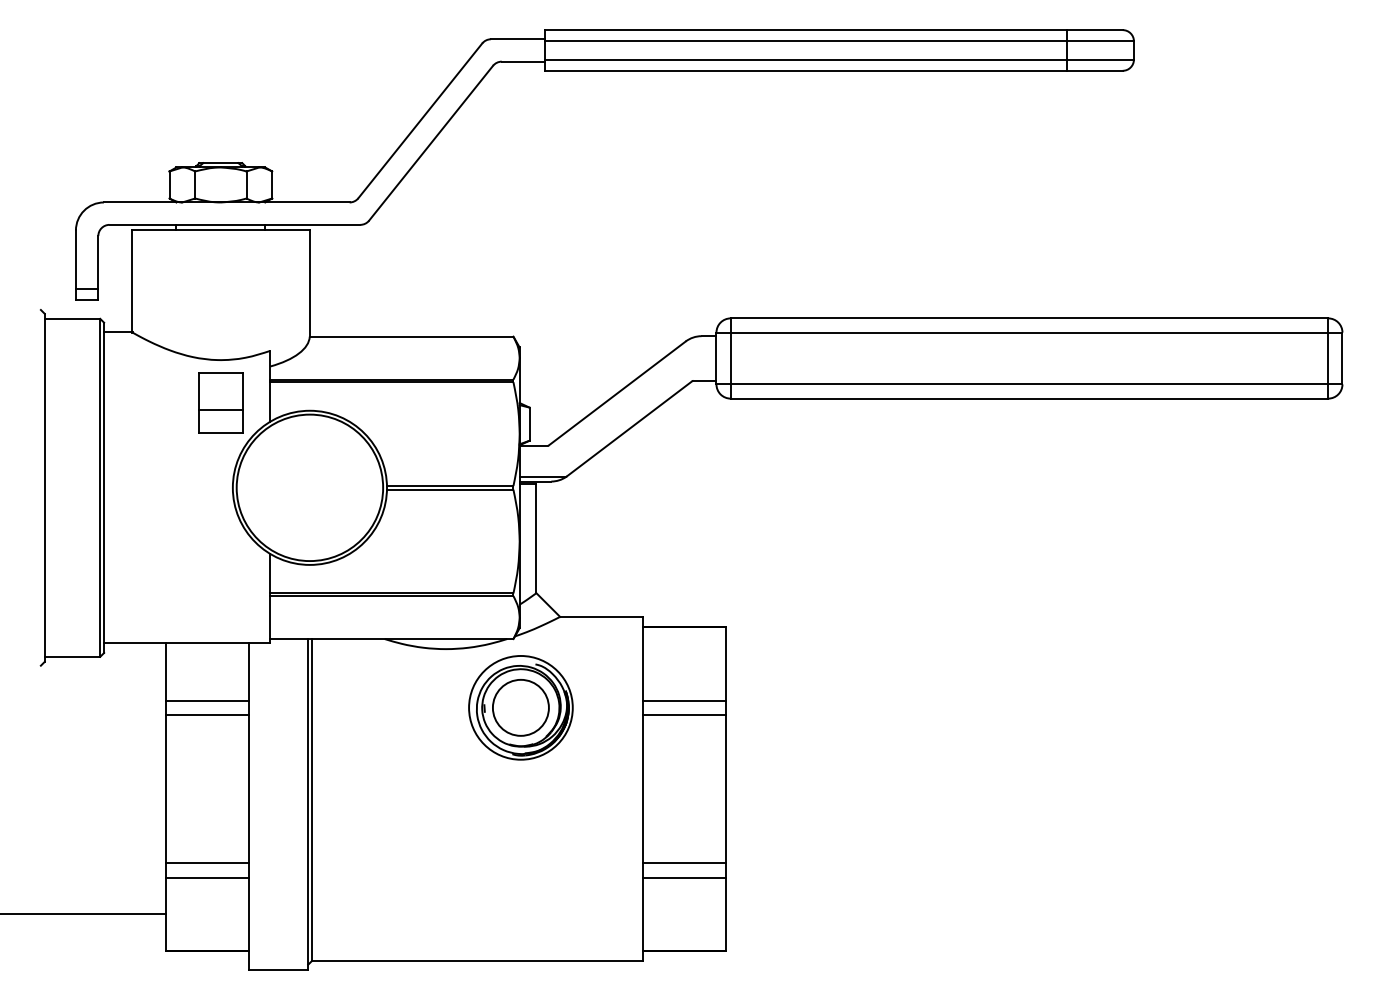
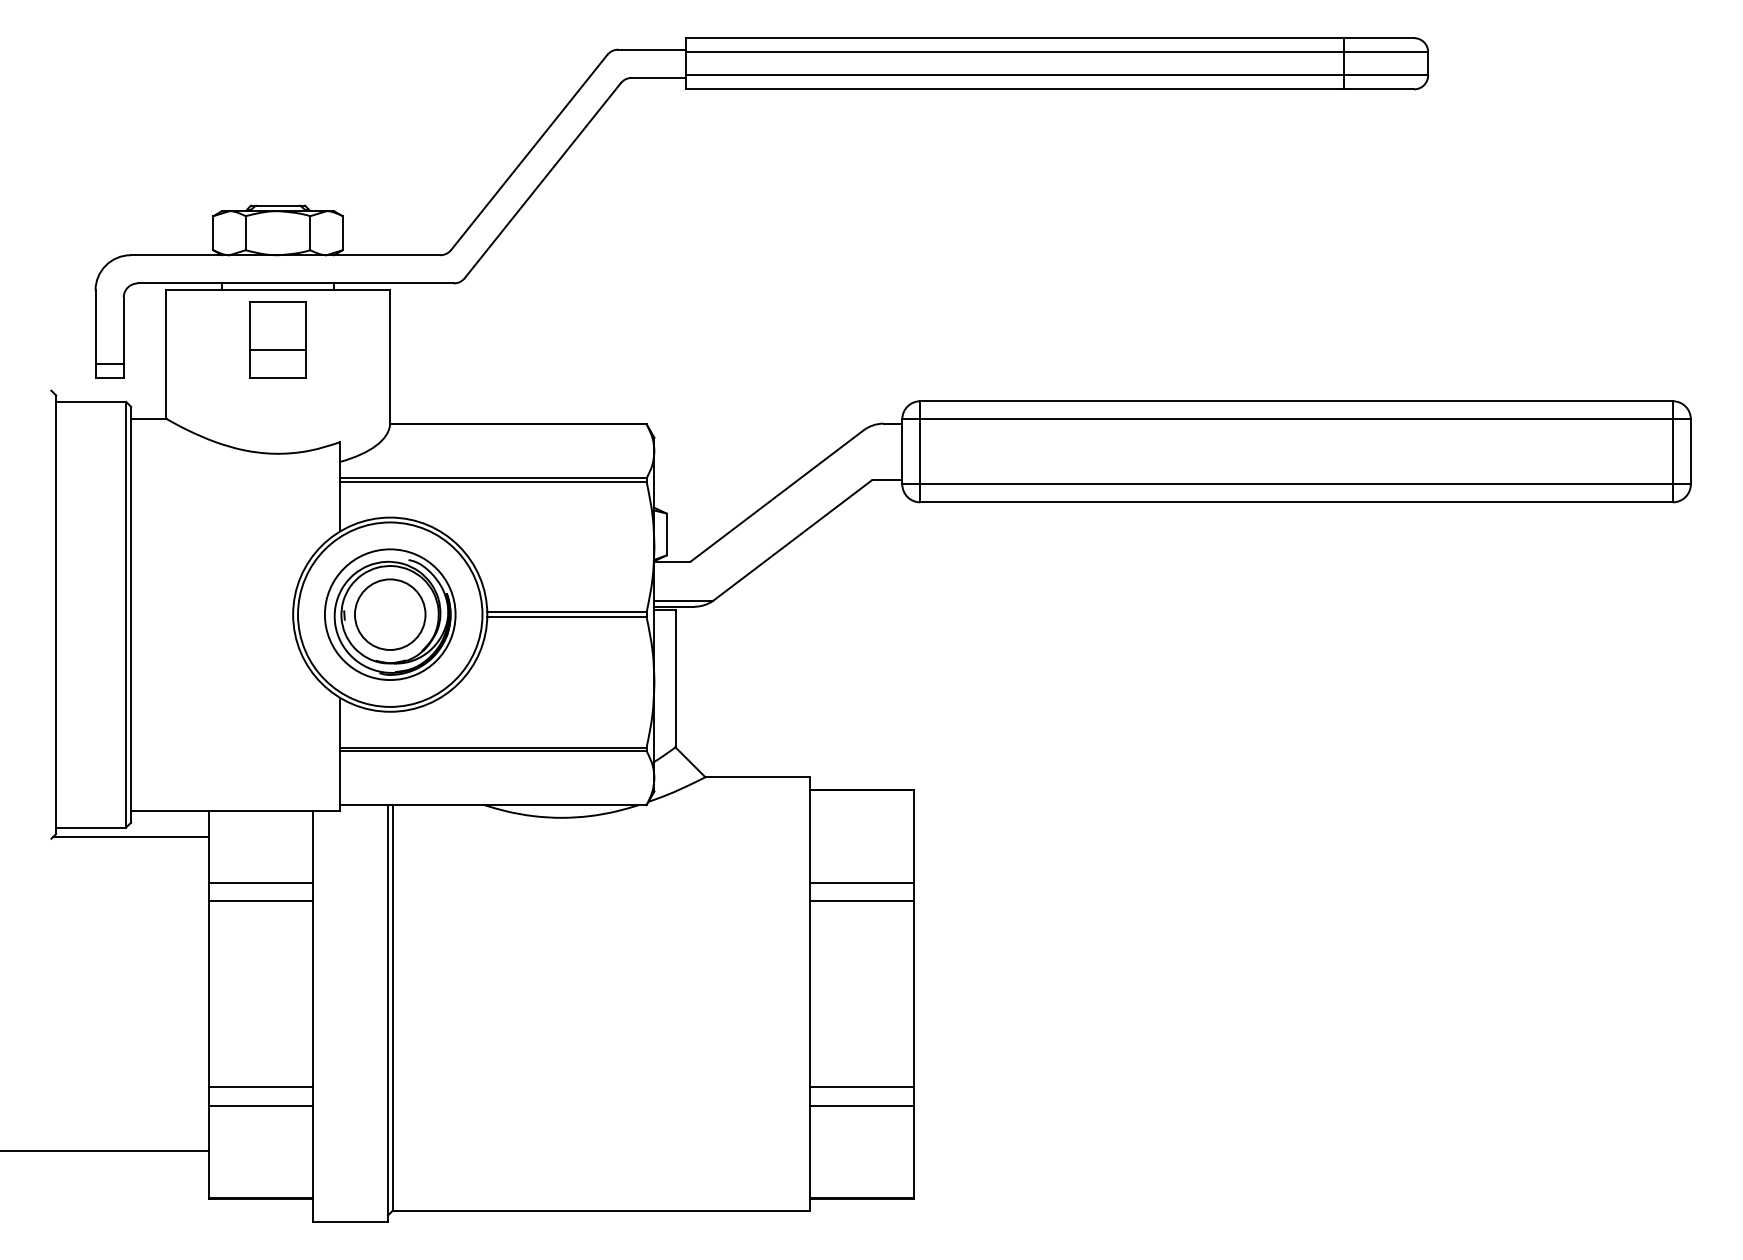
part: (220, 402) -> (277, 339), moved
line: (103, 664) -> (130, 837), added
part: (520, 707) -> (389, 614), moved

